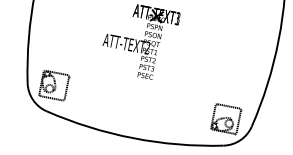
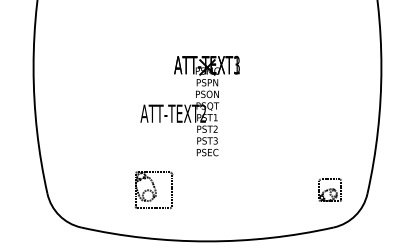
part: (54, 85) -> (154, 190), moved
part: (226, 119) -> (330, 190), size x0.6

